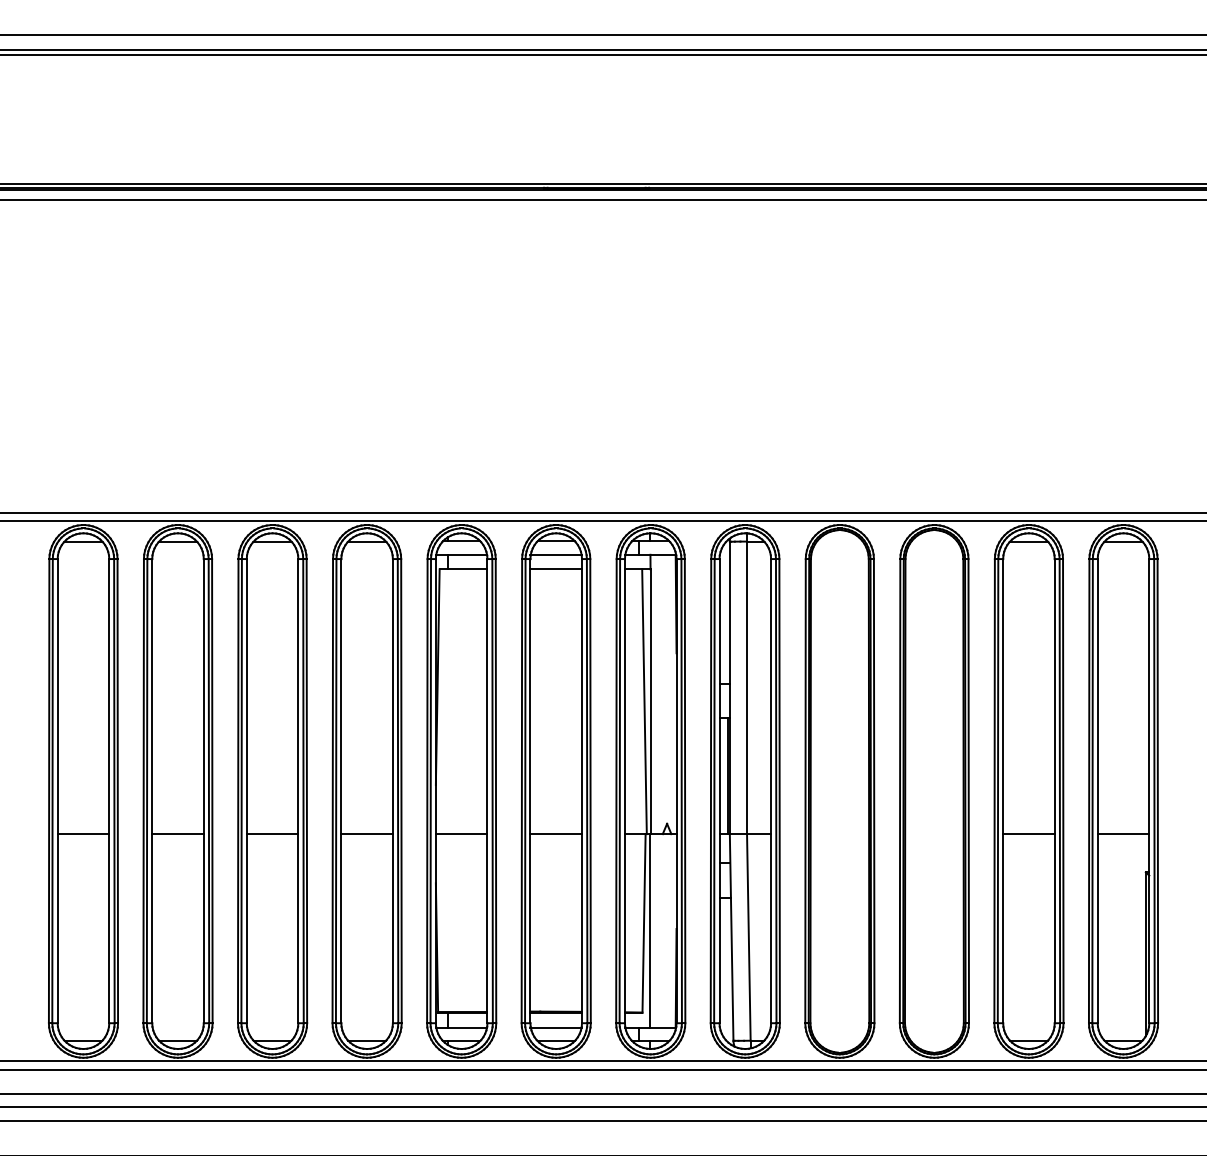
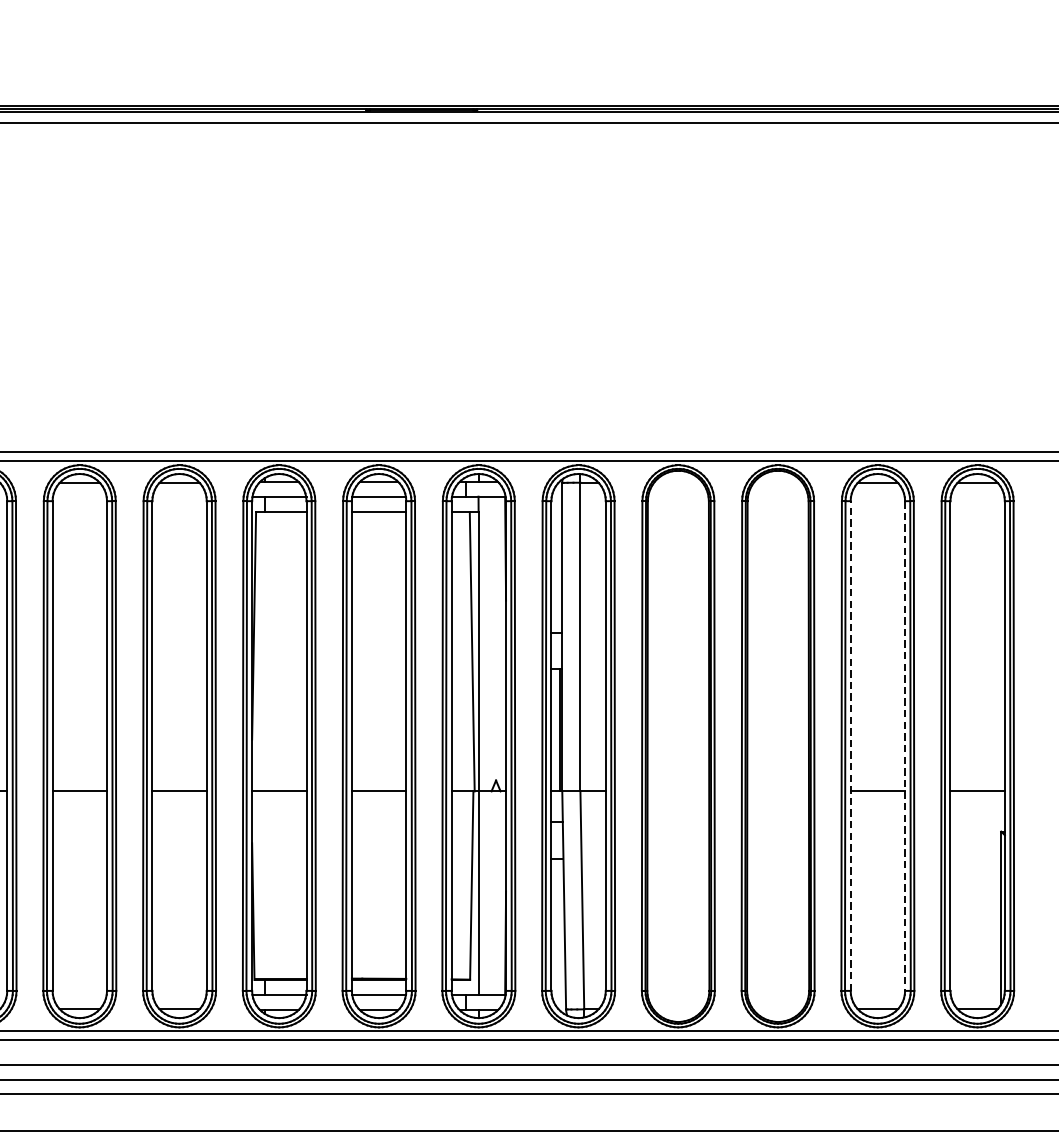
line: (1003, 790) -> (851, 745), solid -> dashed
line: (1054, 791) -> (904, 746), solid -> dashed

